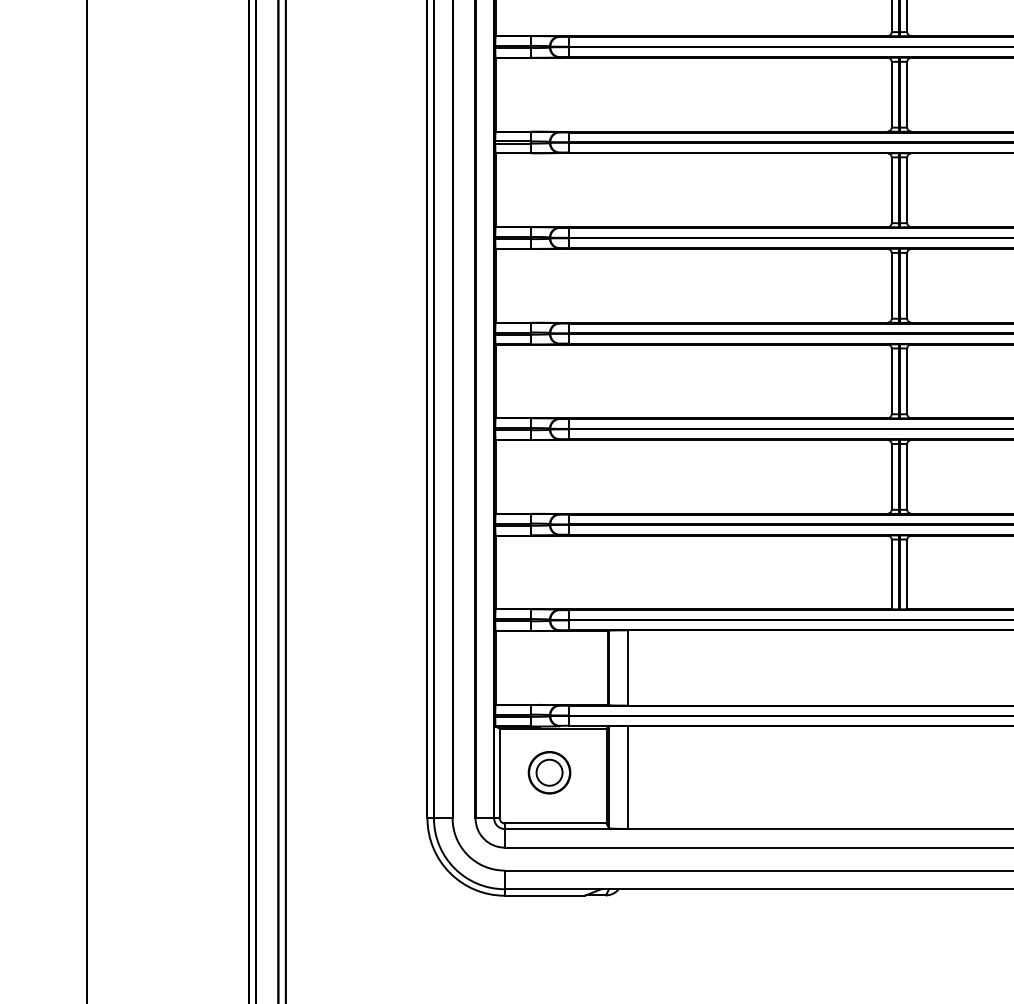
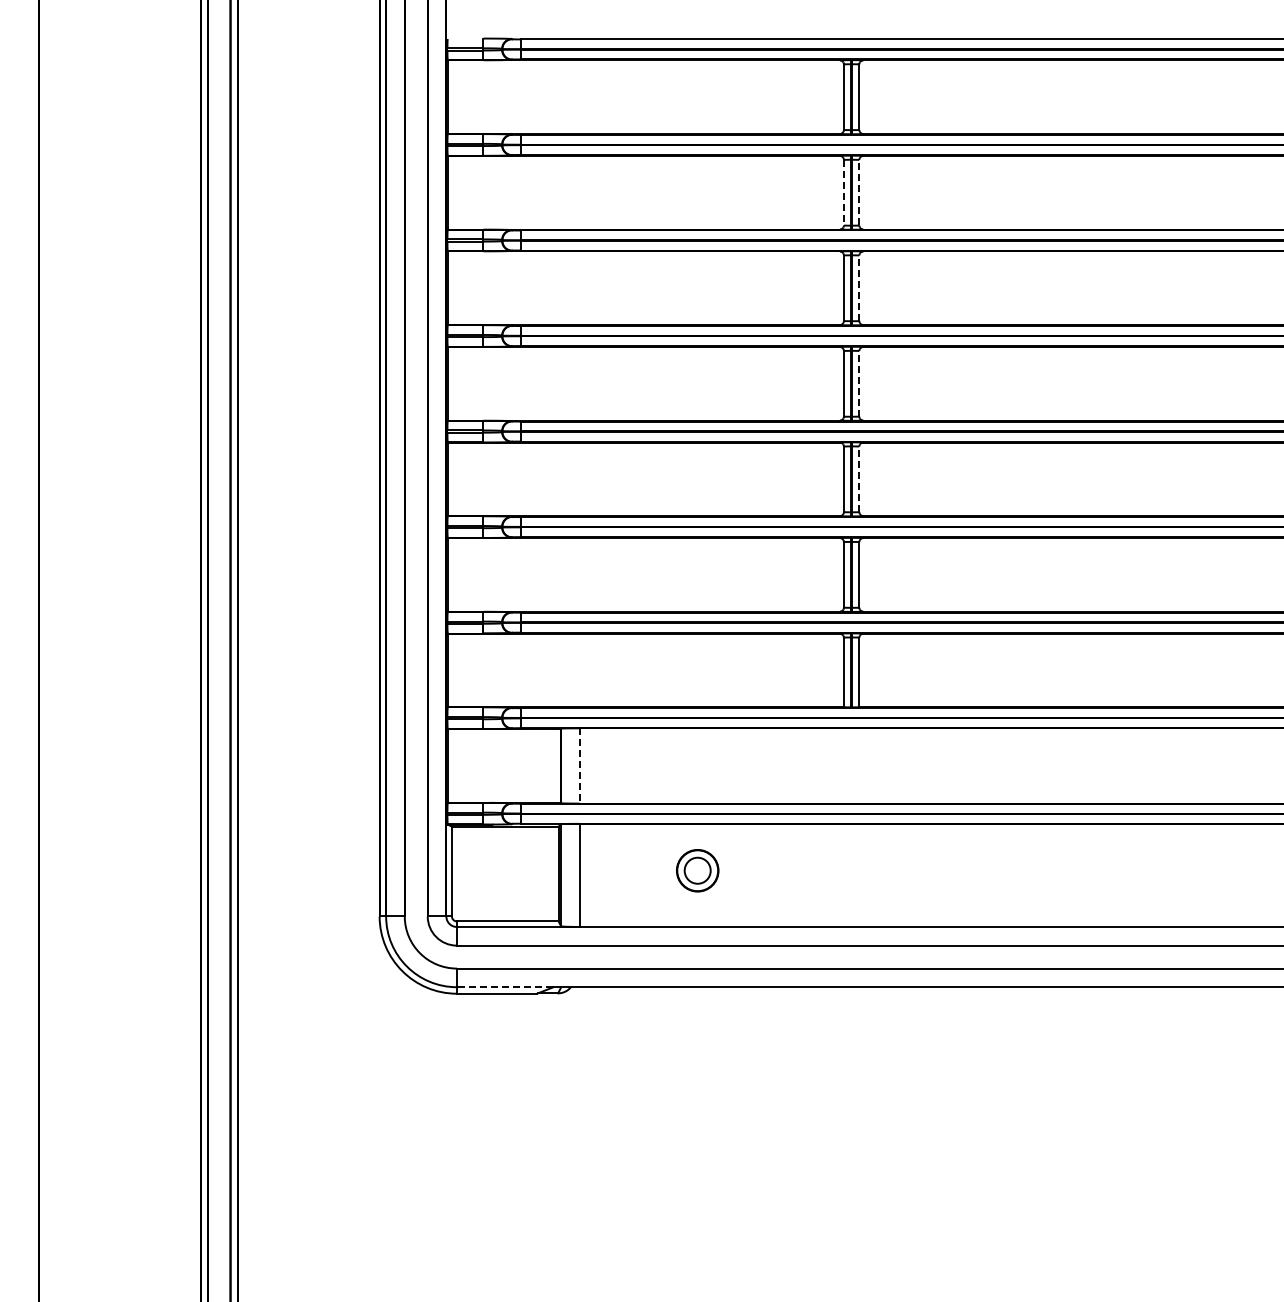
line: (891, 94) -> (843, 192), solid -> dashed
line: (907, 94) -> (859, 192), solid -> dashed
line: (907, 190) -> (859, 288), solid -> dashed
line: (907, 285) -> (859, 383), solid -> dashed
line: (907, 381) -> (859, 479), solid -> dashed
line: (627, 667) -> (579, 765), solid -> dashed
part: (549, 772) -> (697, 870), moved
line: (552, 889) -> (504, 987), solid -> dashed

